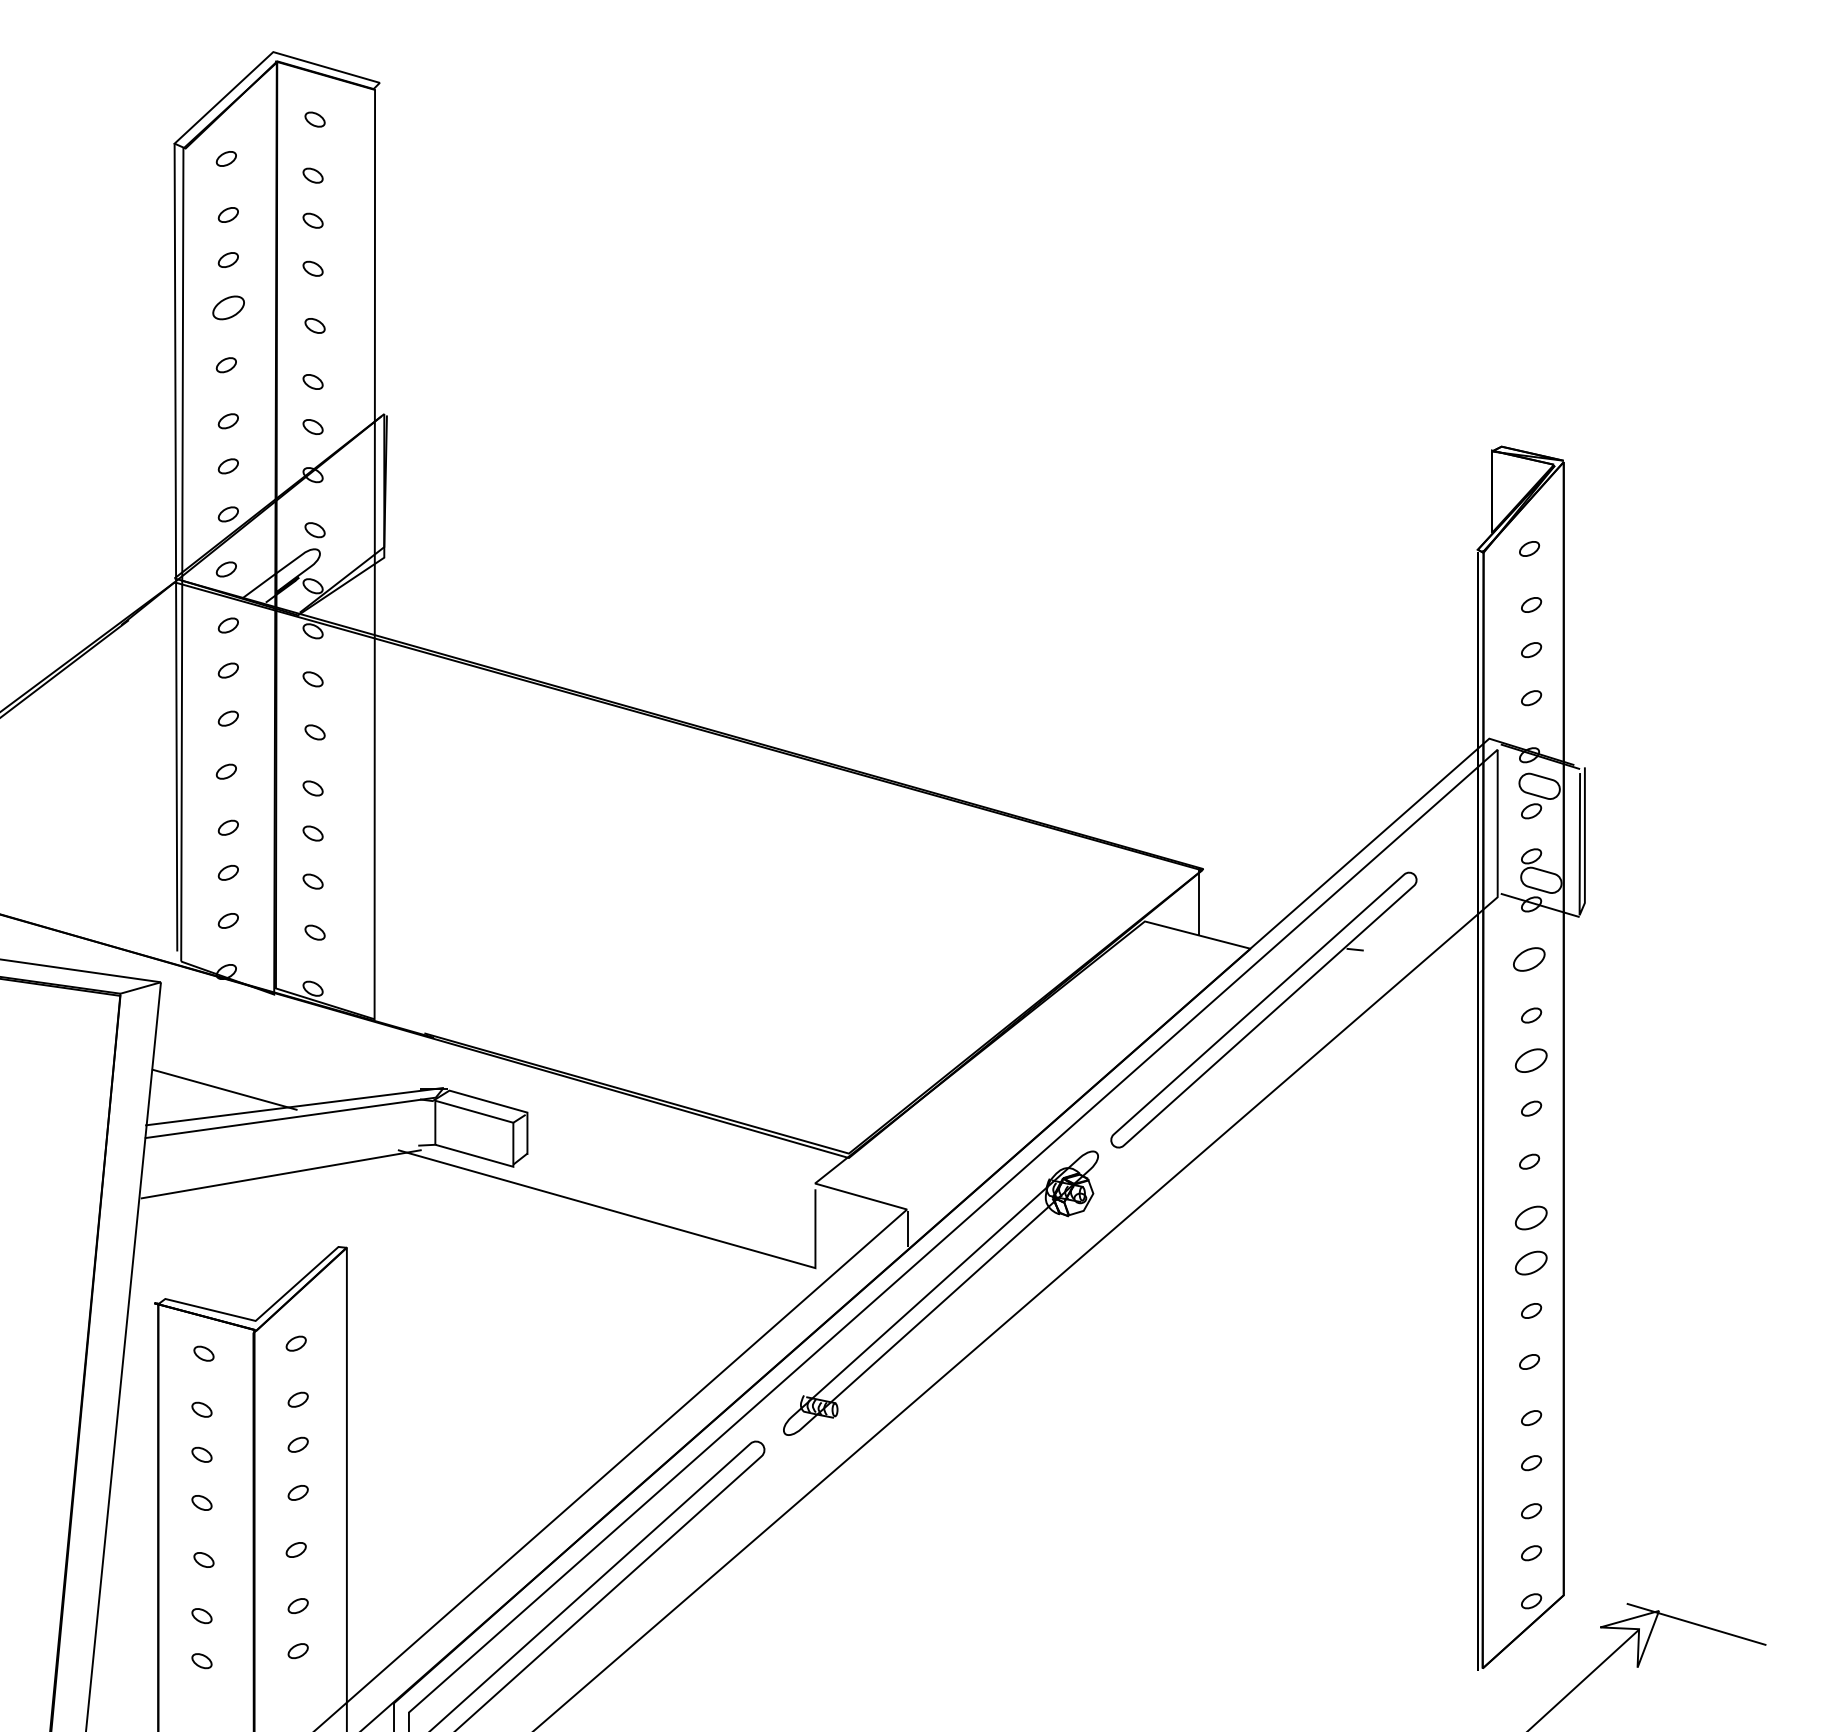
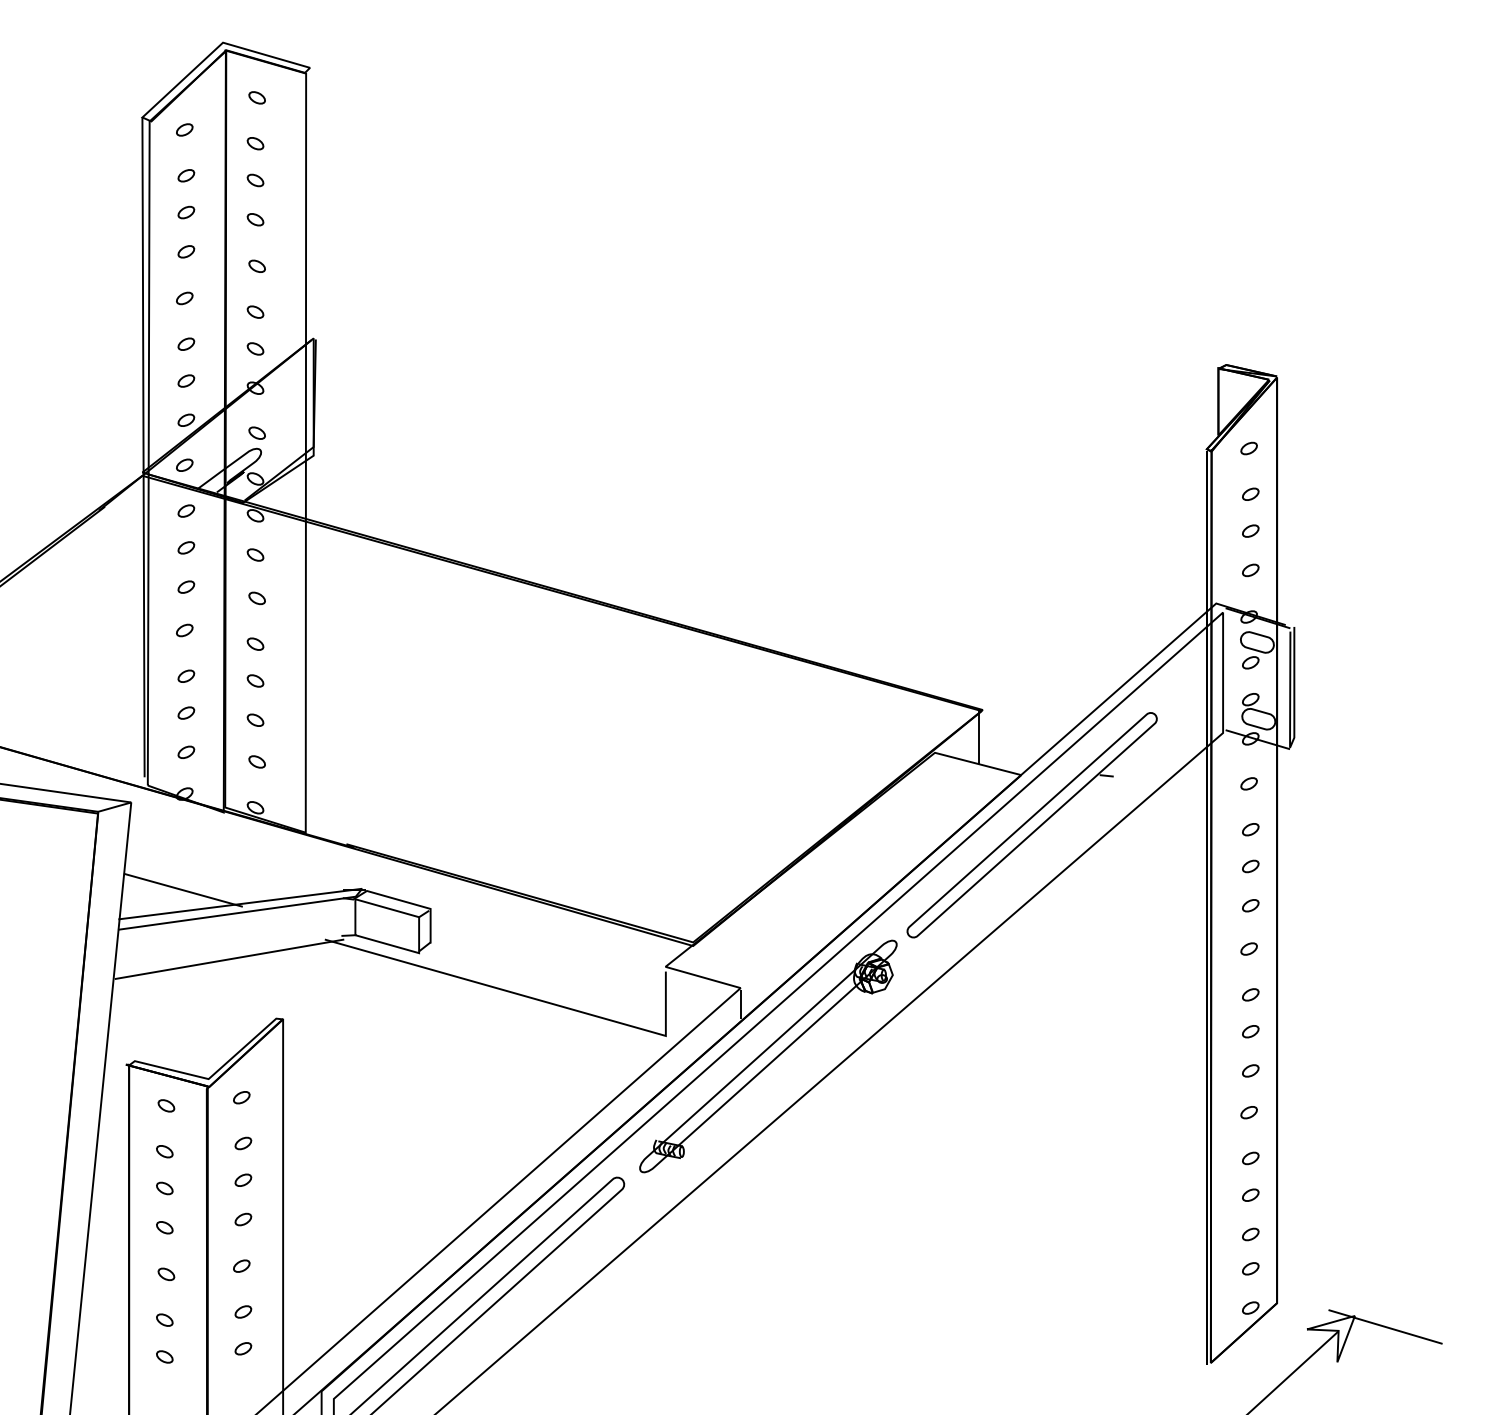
part: (227, 308) -> (185, 252), size x0.62
part: (1529, 959) -> (1249, 783), size x0.62
part: (1531, 1060) -> (1250, 866), size x0.62
part: (1531, 1217) -> (1250, 994), size x0.62
part: (1531, 1262) -> (1250, 1031), size x0.62

